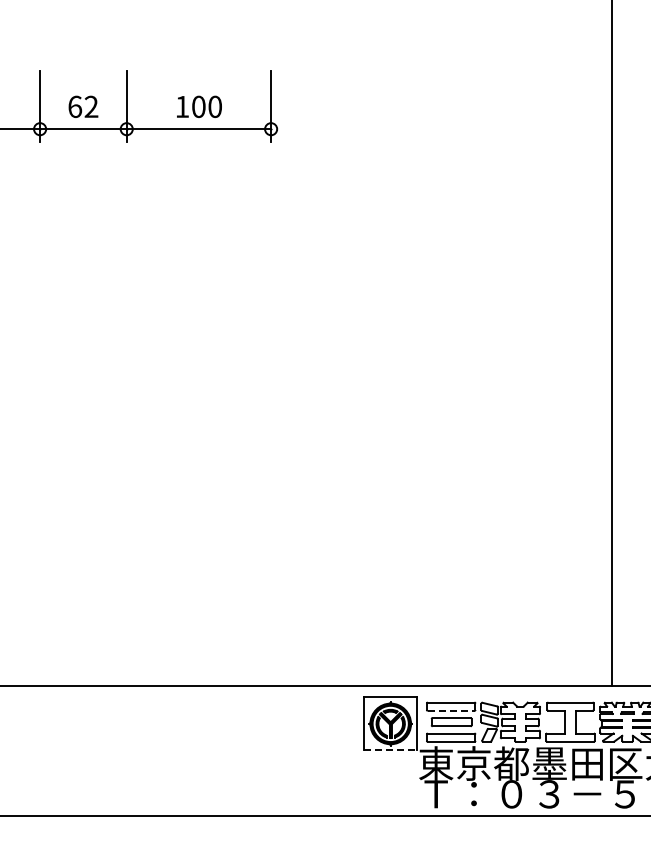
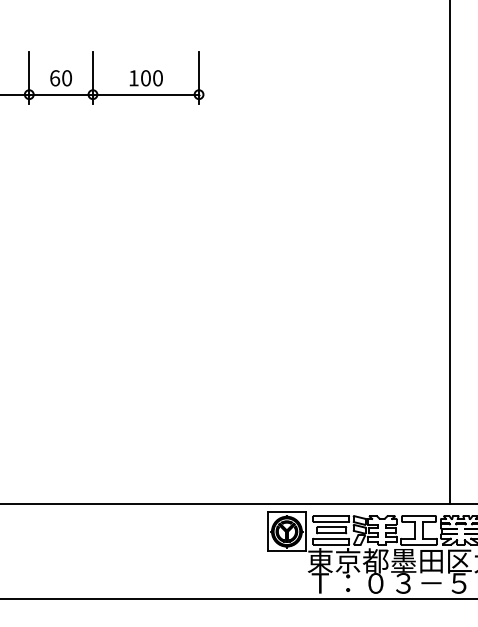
text: (91, 106) -> (67, 77), 62 -> 60
line: (451, 710) -> (331, 521), dashed -> solid
line: (391, 750) -> (287, 551), dashed -> solid

